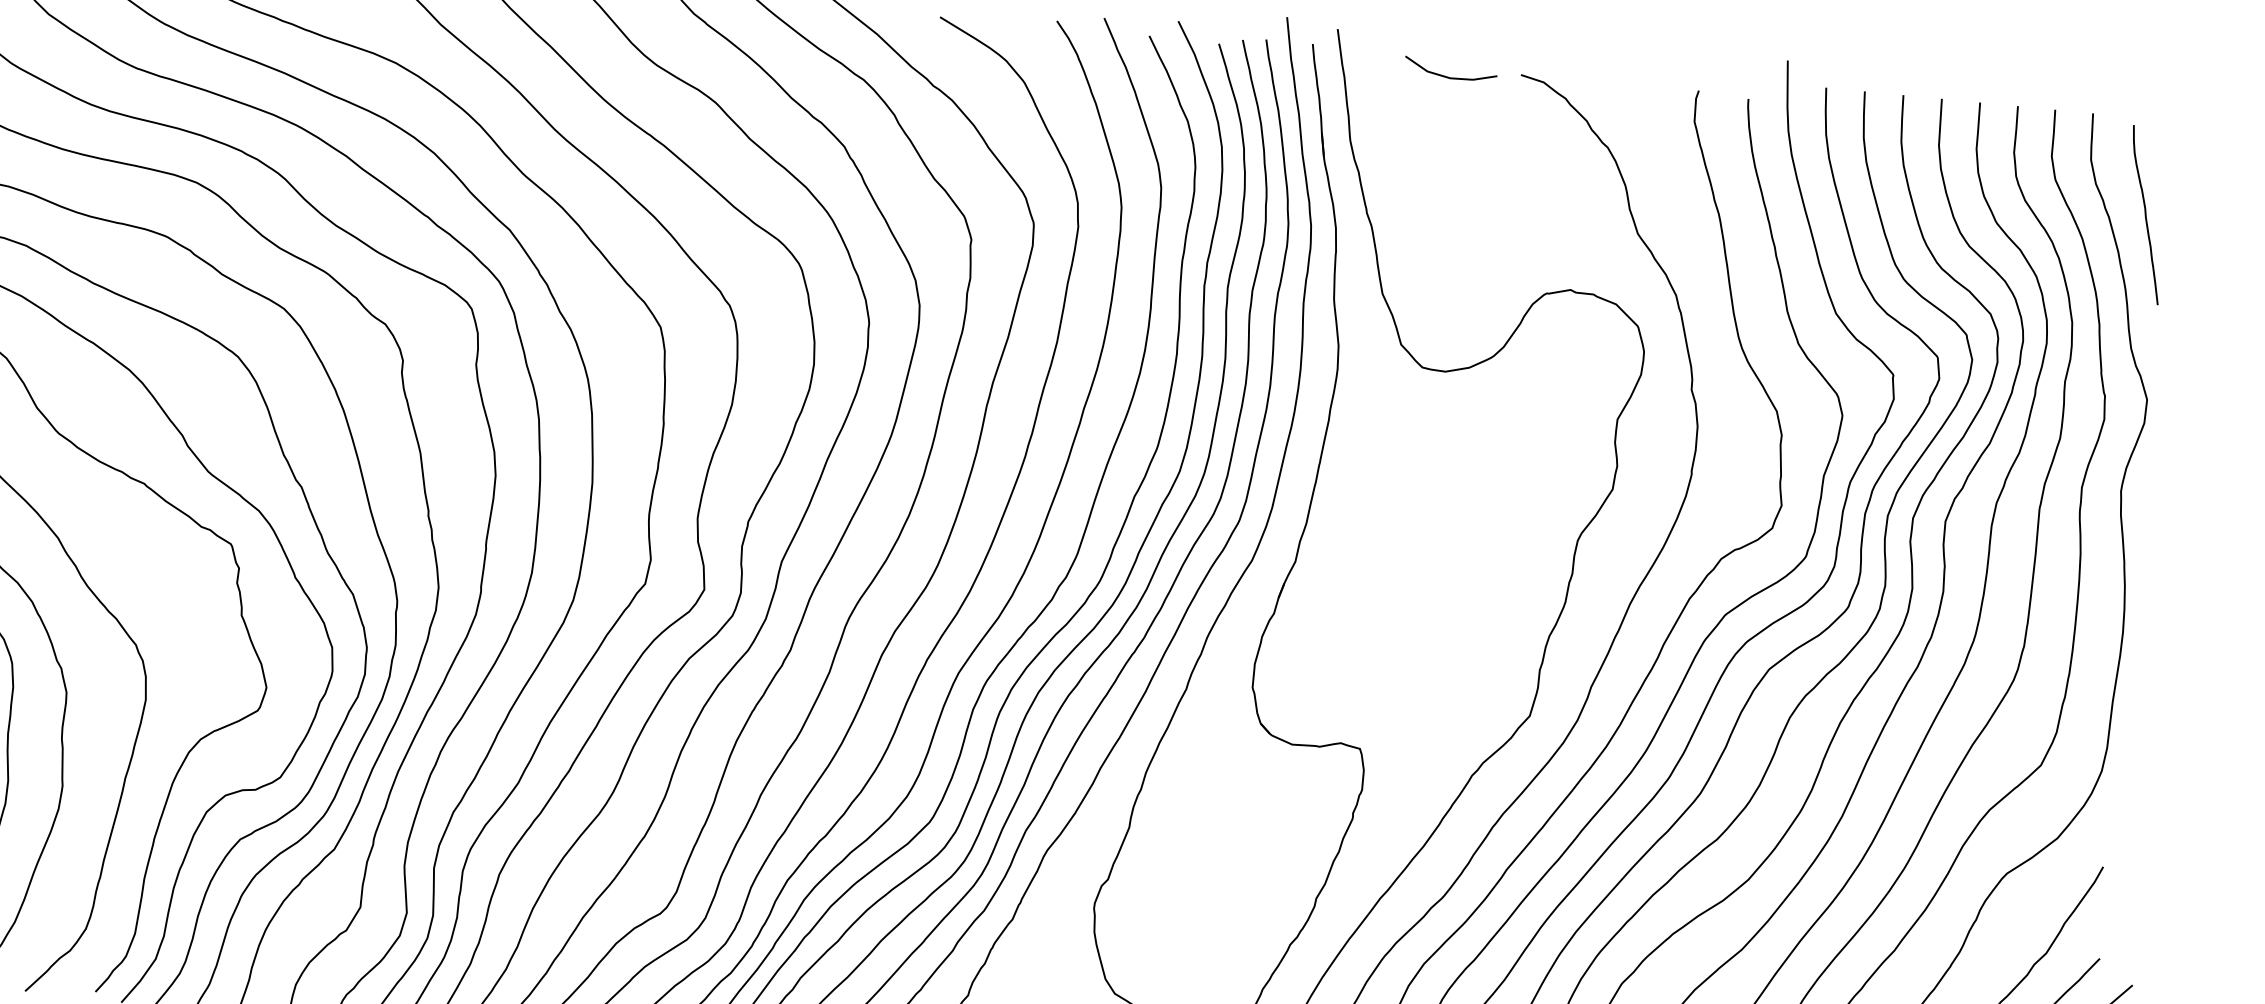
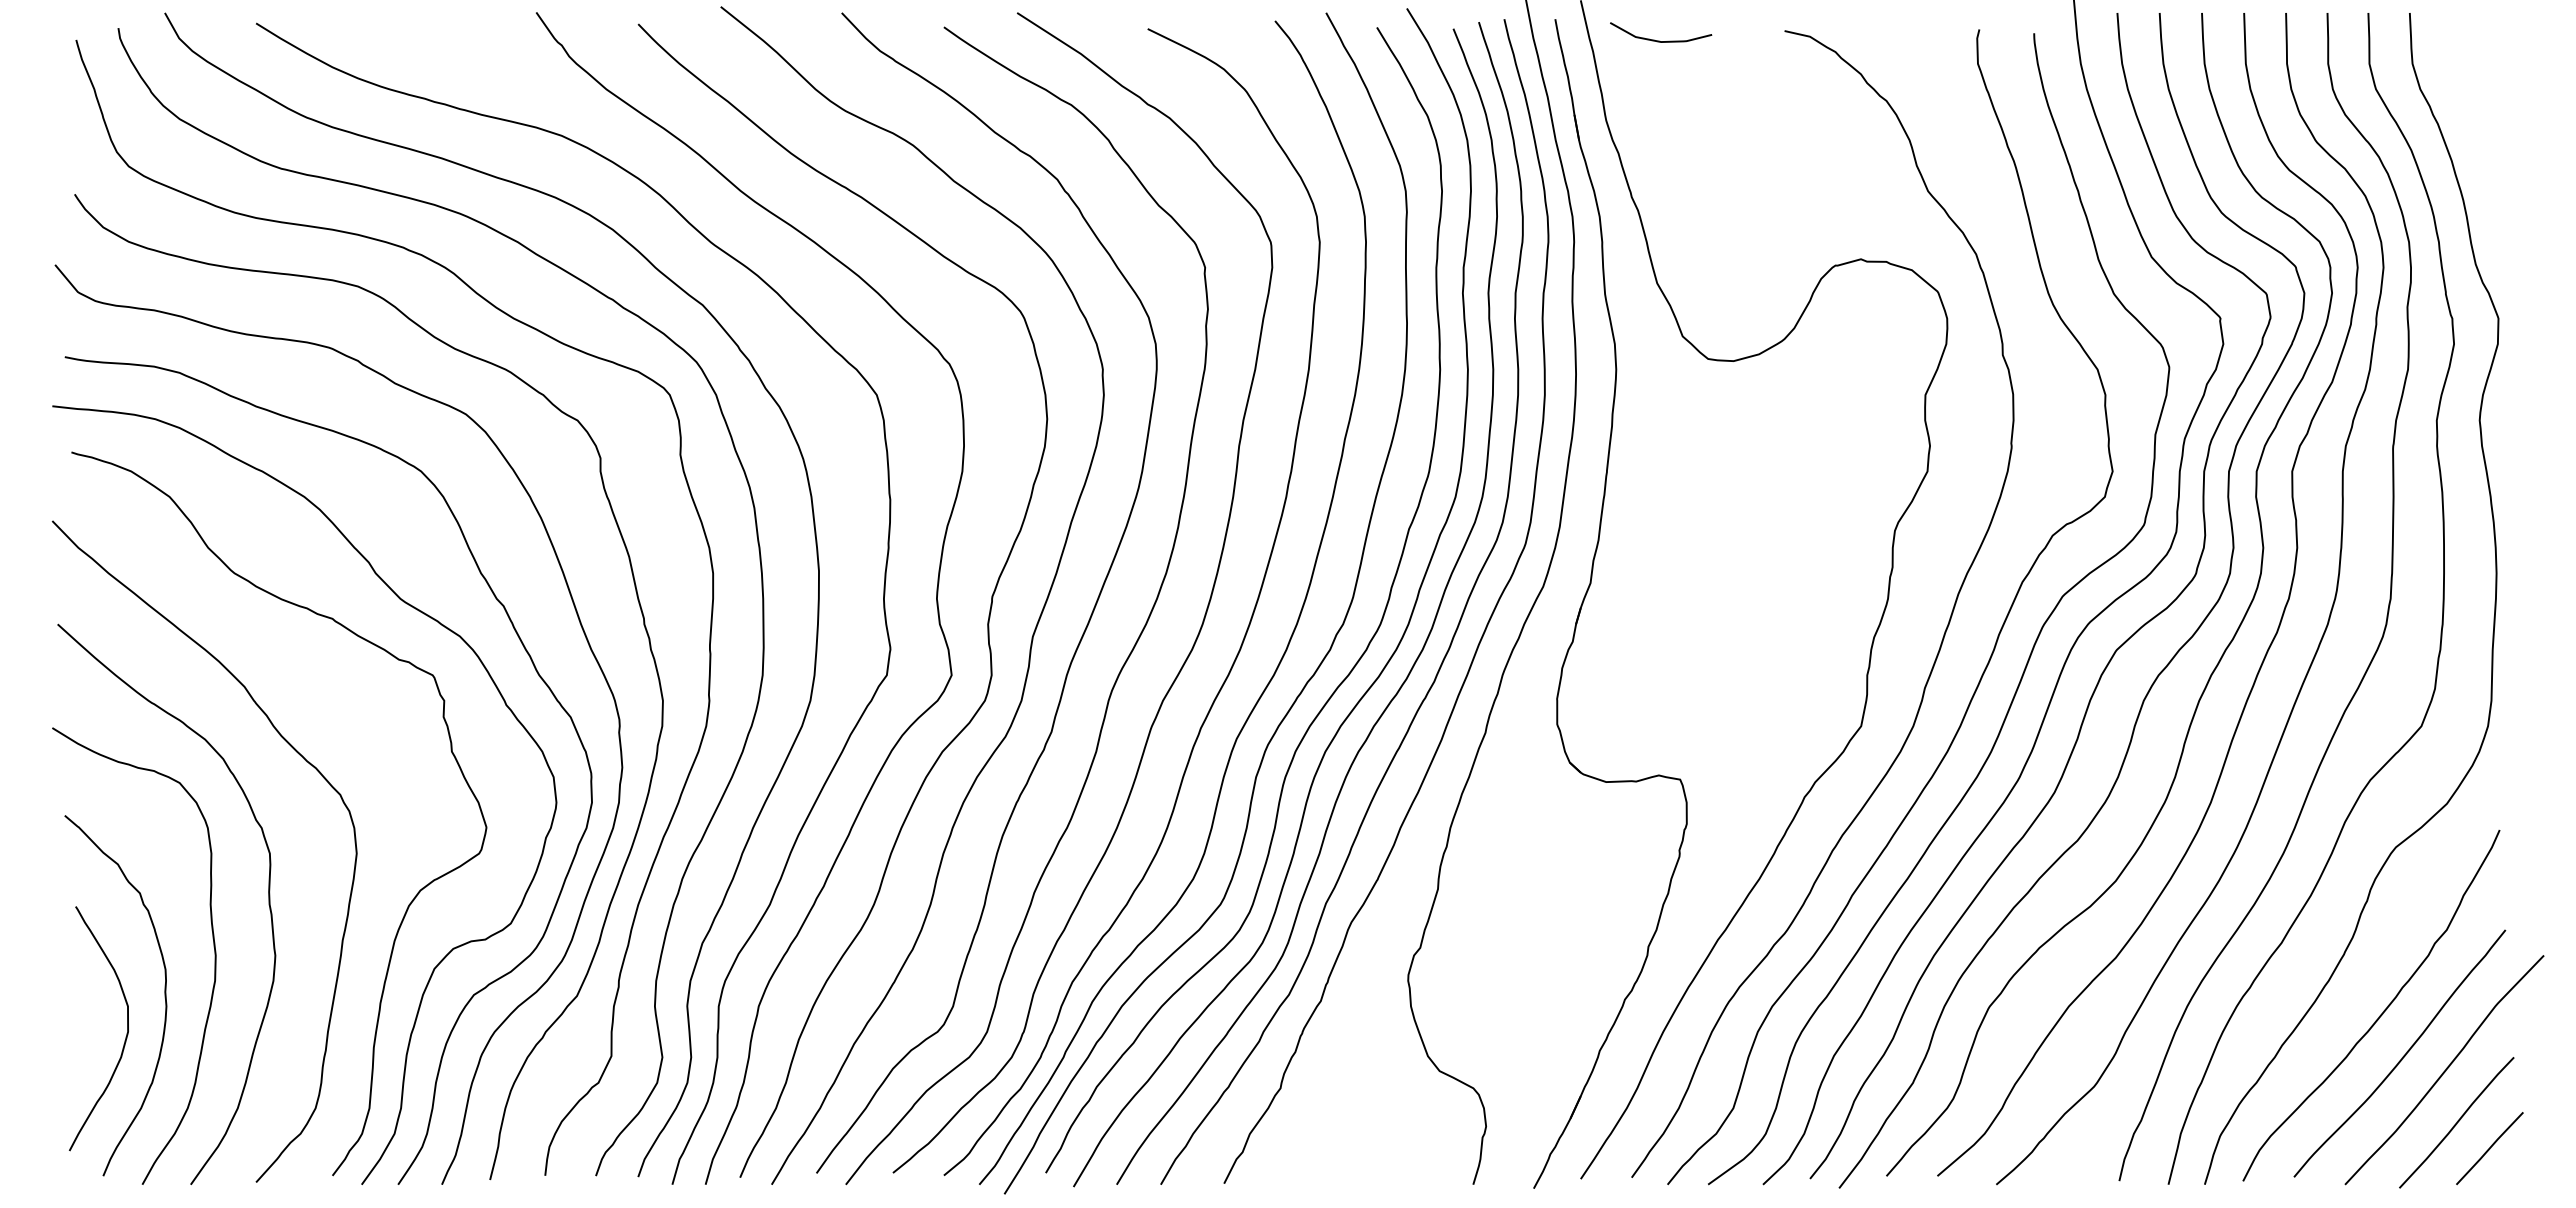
curve: (1448, 76) -> (1659, 40), moved
curve: (2145, 214) -> (2477, 117), removed

